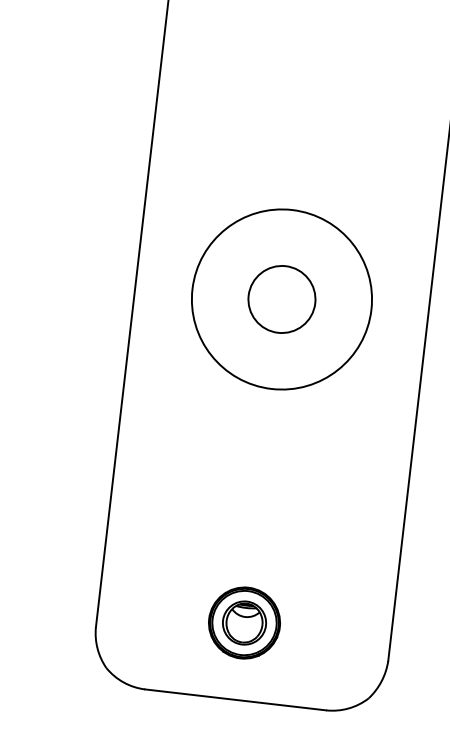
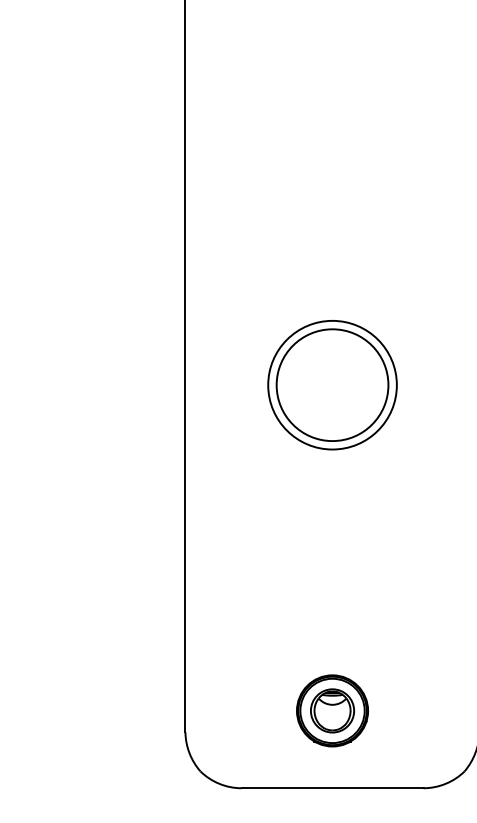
circle: (282, 298) -> (332, 384), size x0.71
circle: (281, 299) -> (332, 385), size x1.67

